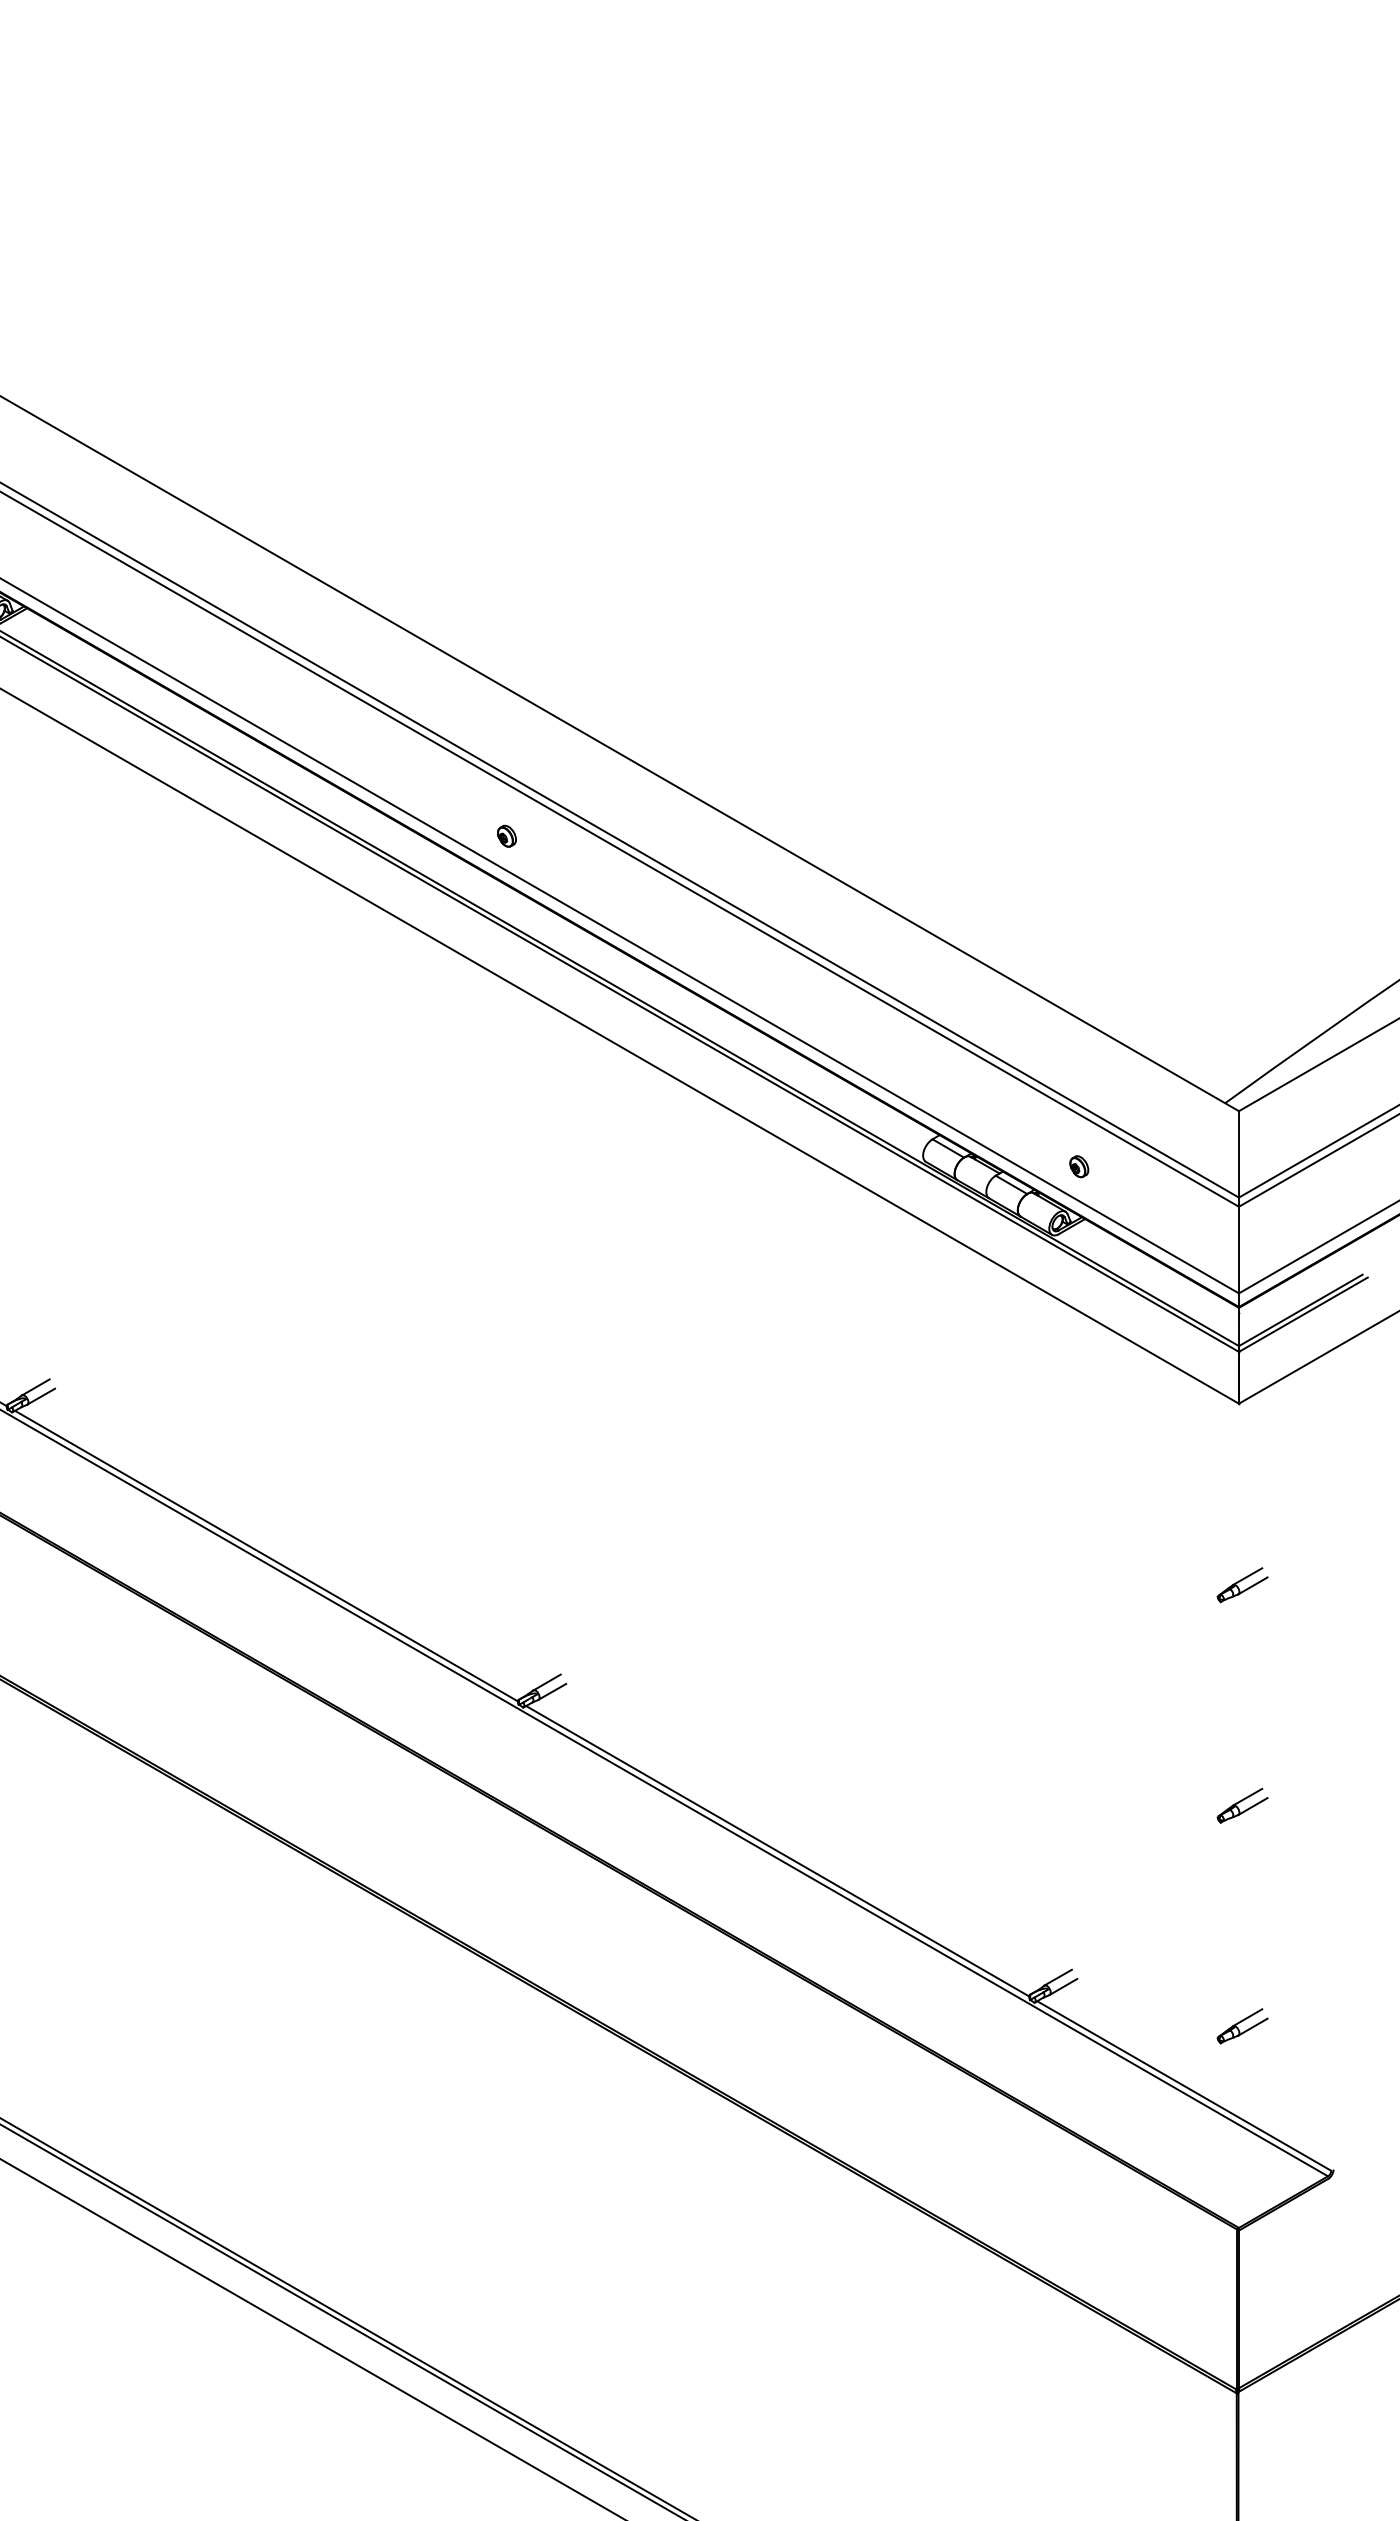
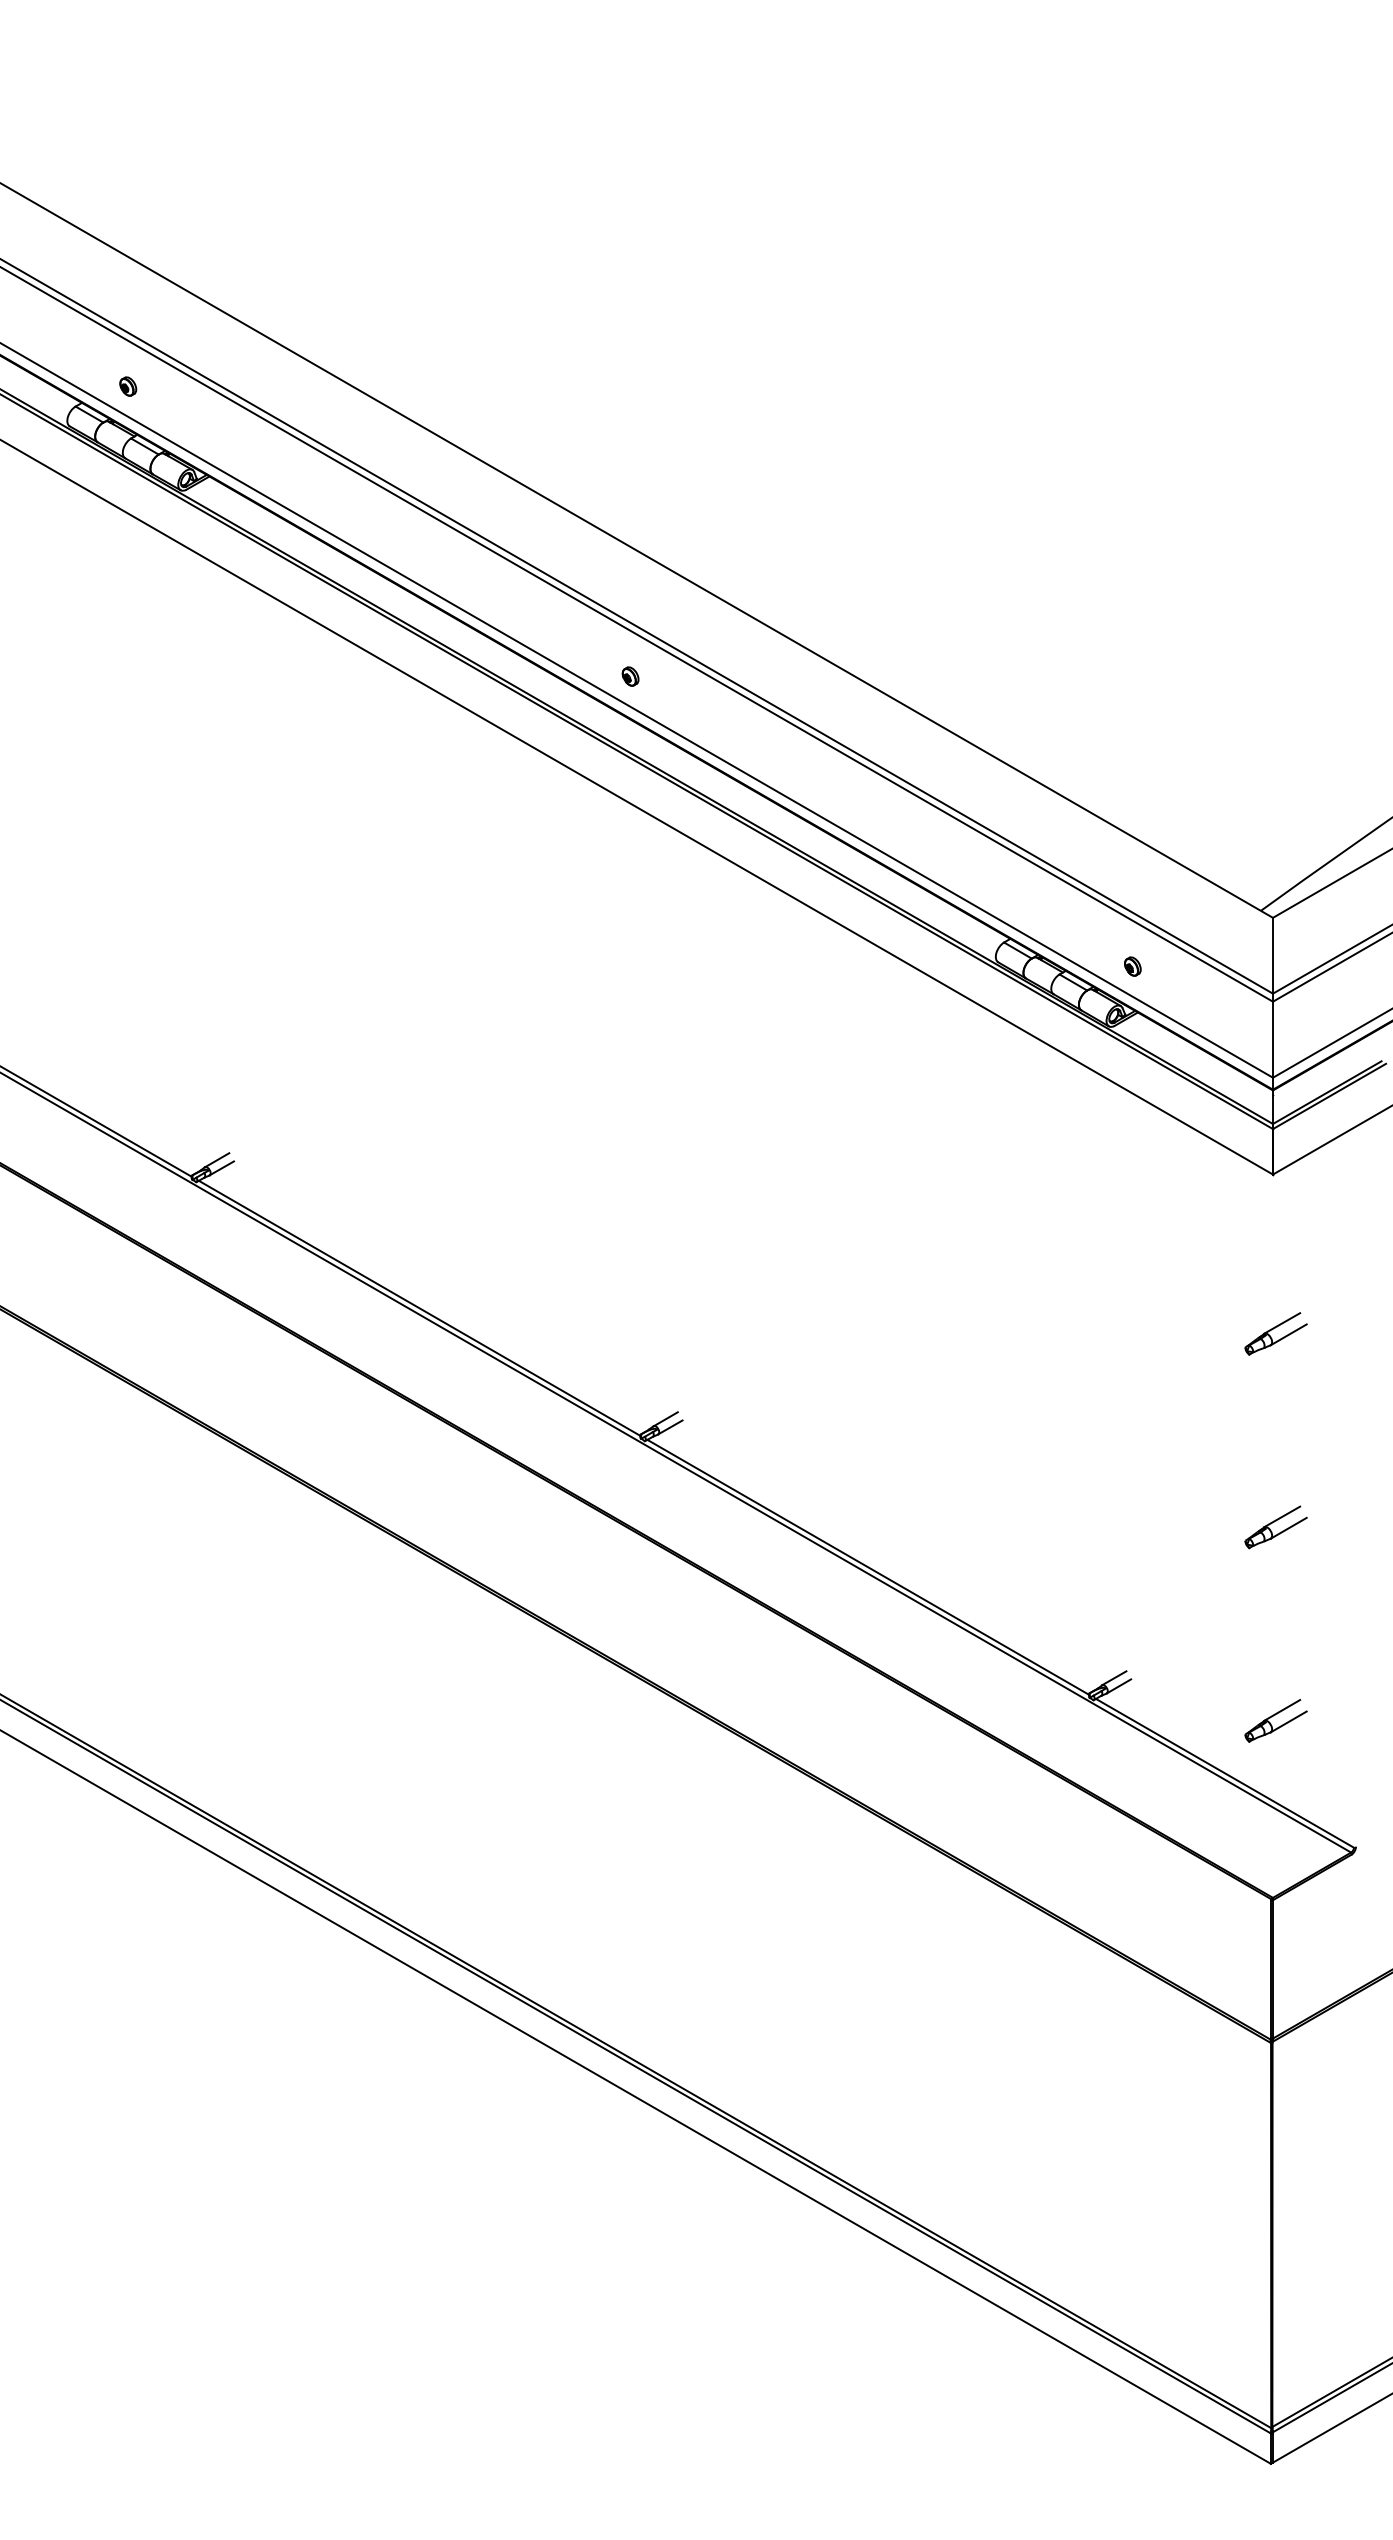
part: (1242, 1584) -> (1276, 1333), size x1.4
part: (1242, 1805) -> (1276, 1527), size x1.4
part: (1242, 2025) -> (1276, 1720), size x1.4

